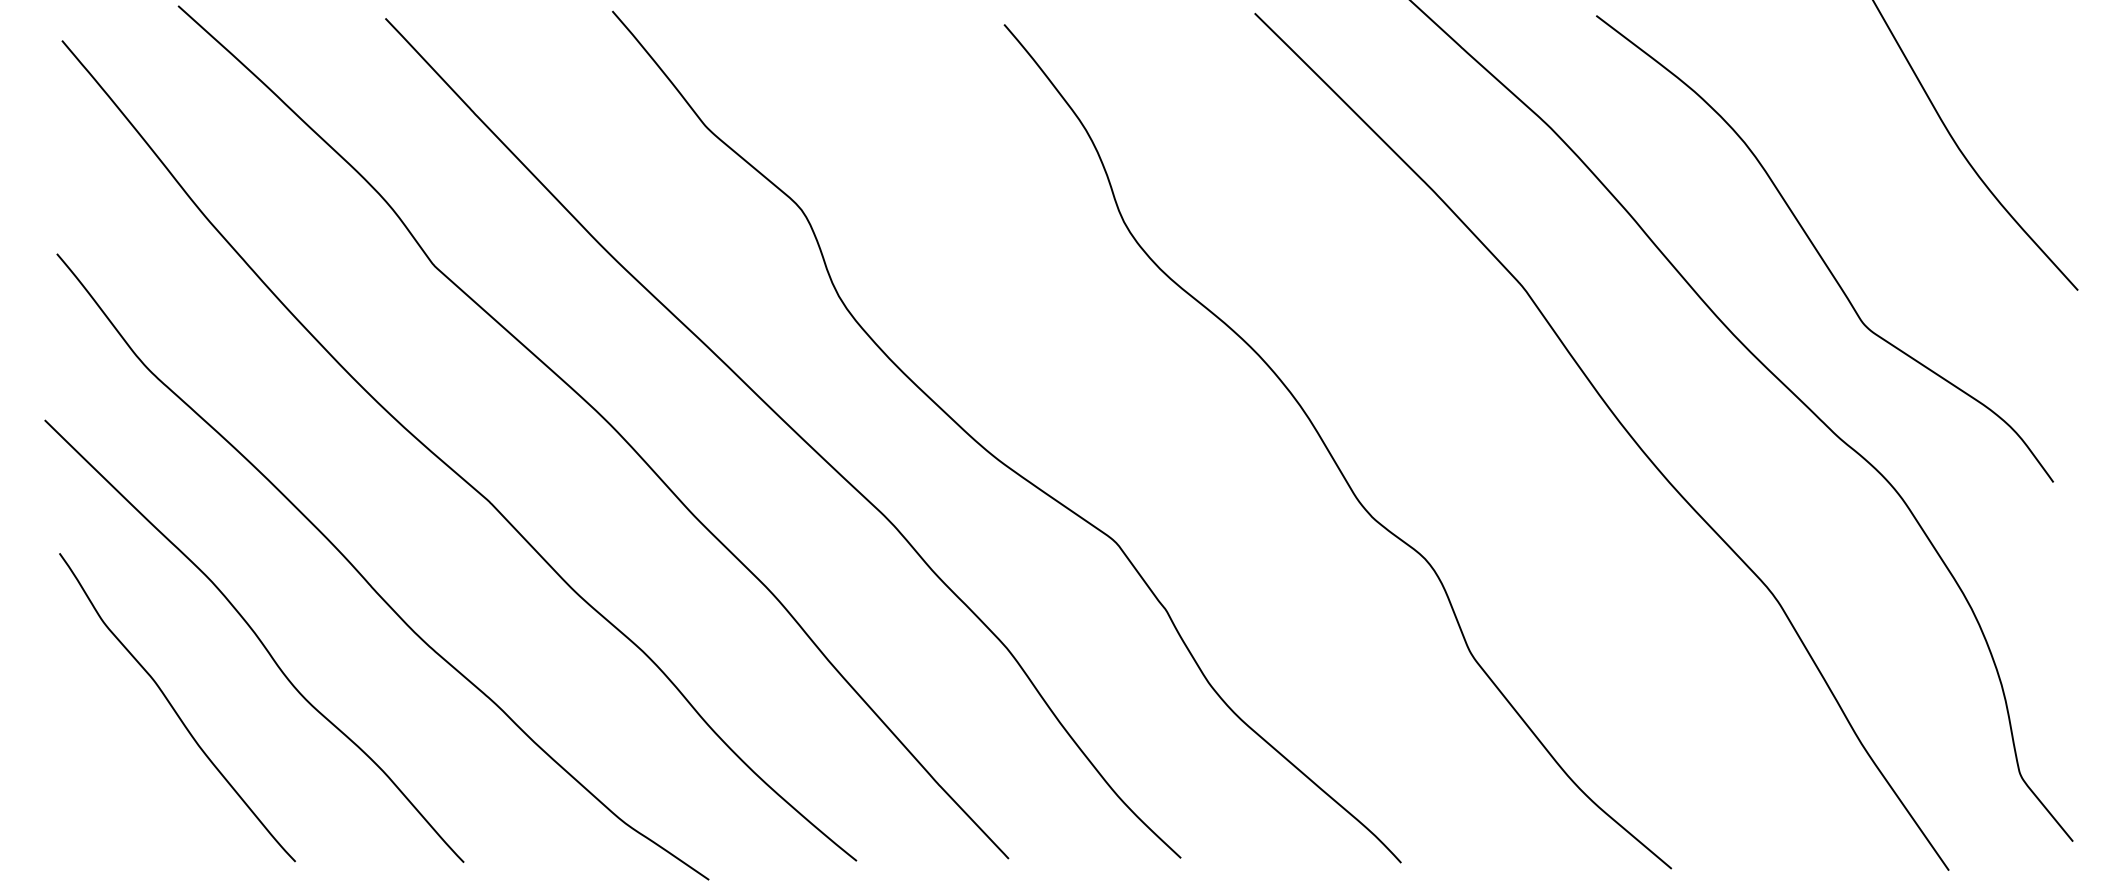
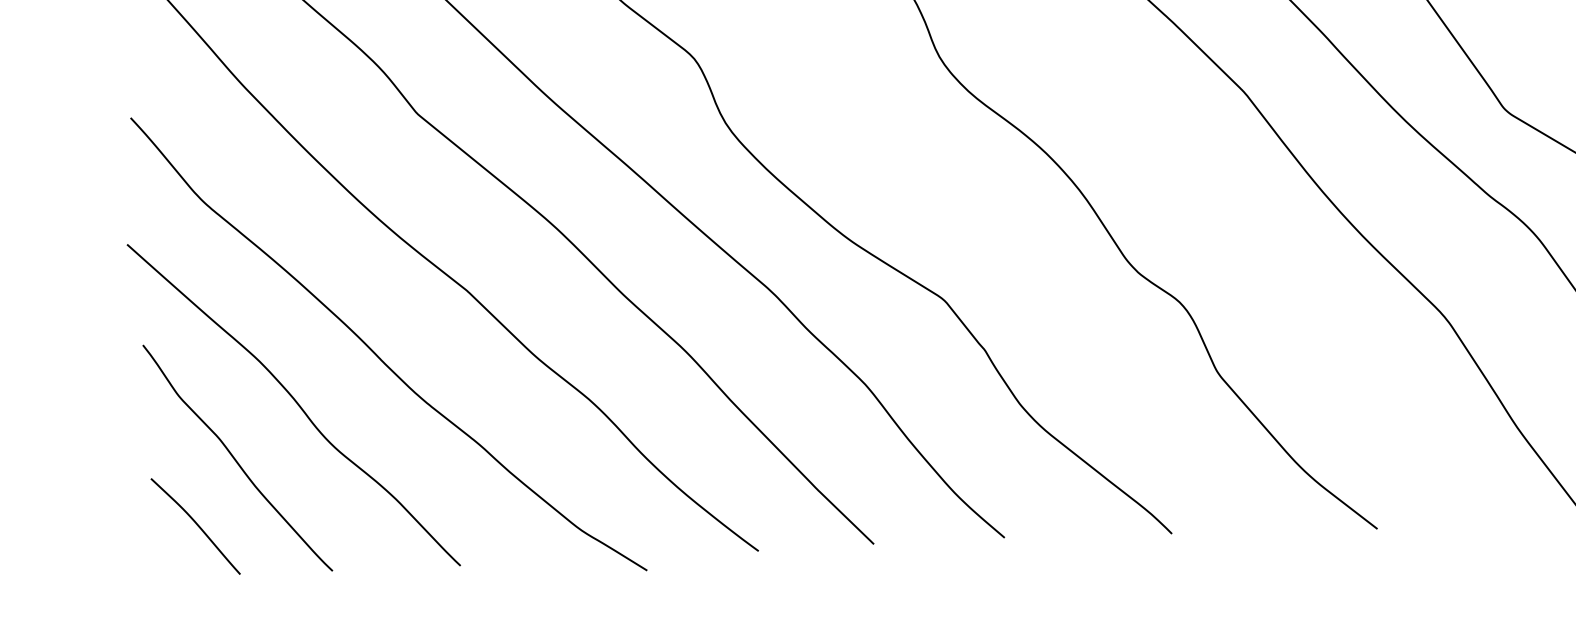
curve: (119, 793) -> (196, 525), added

